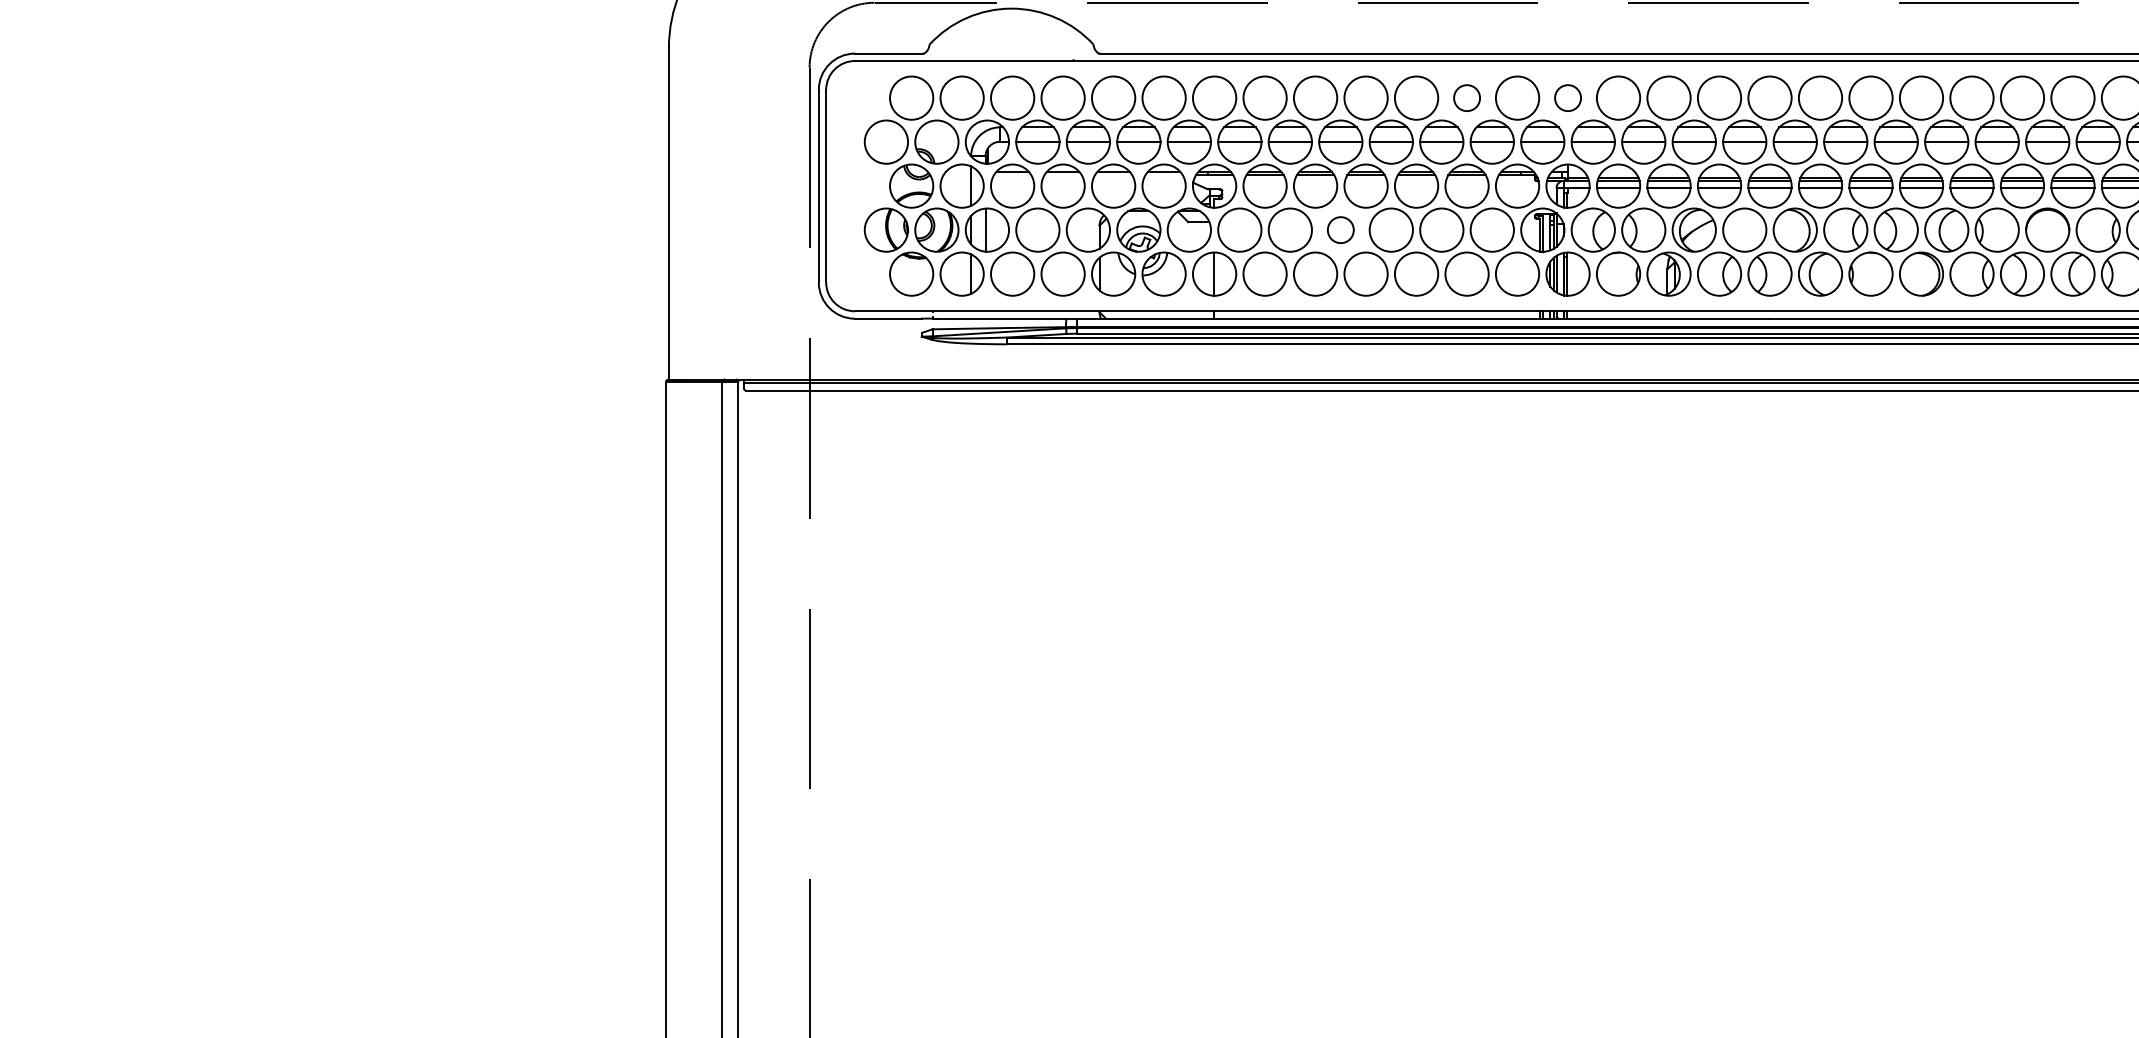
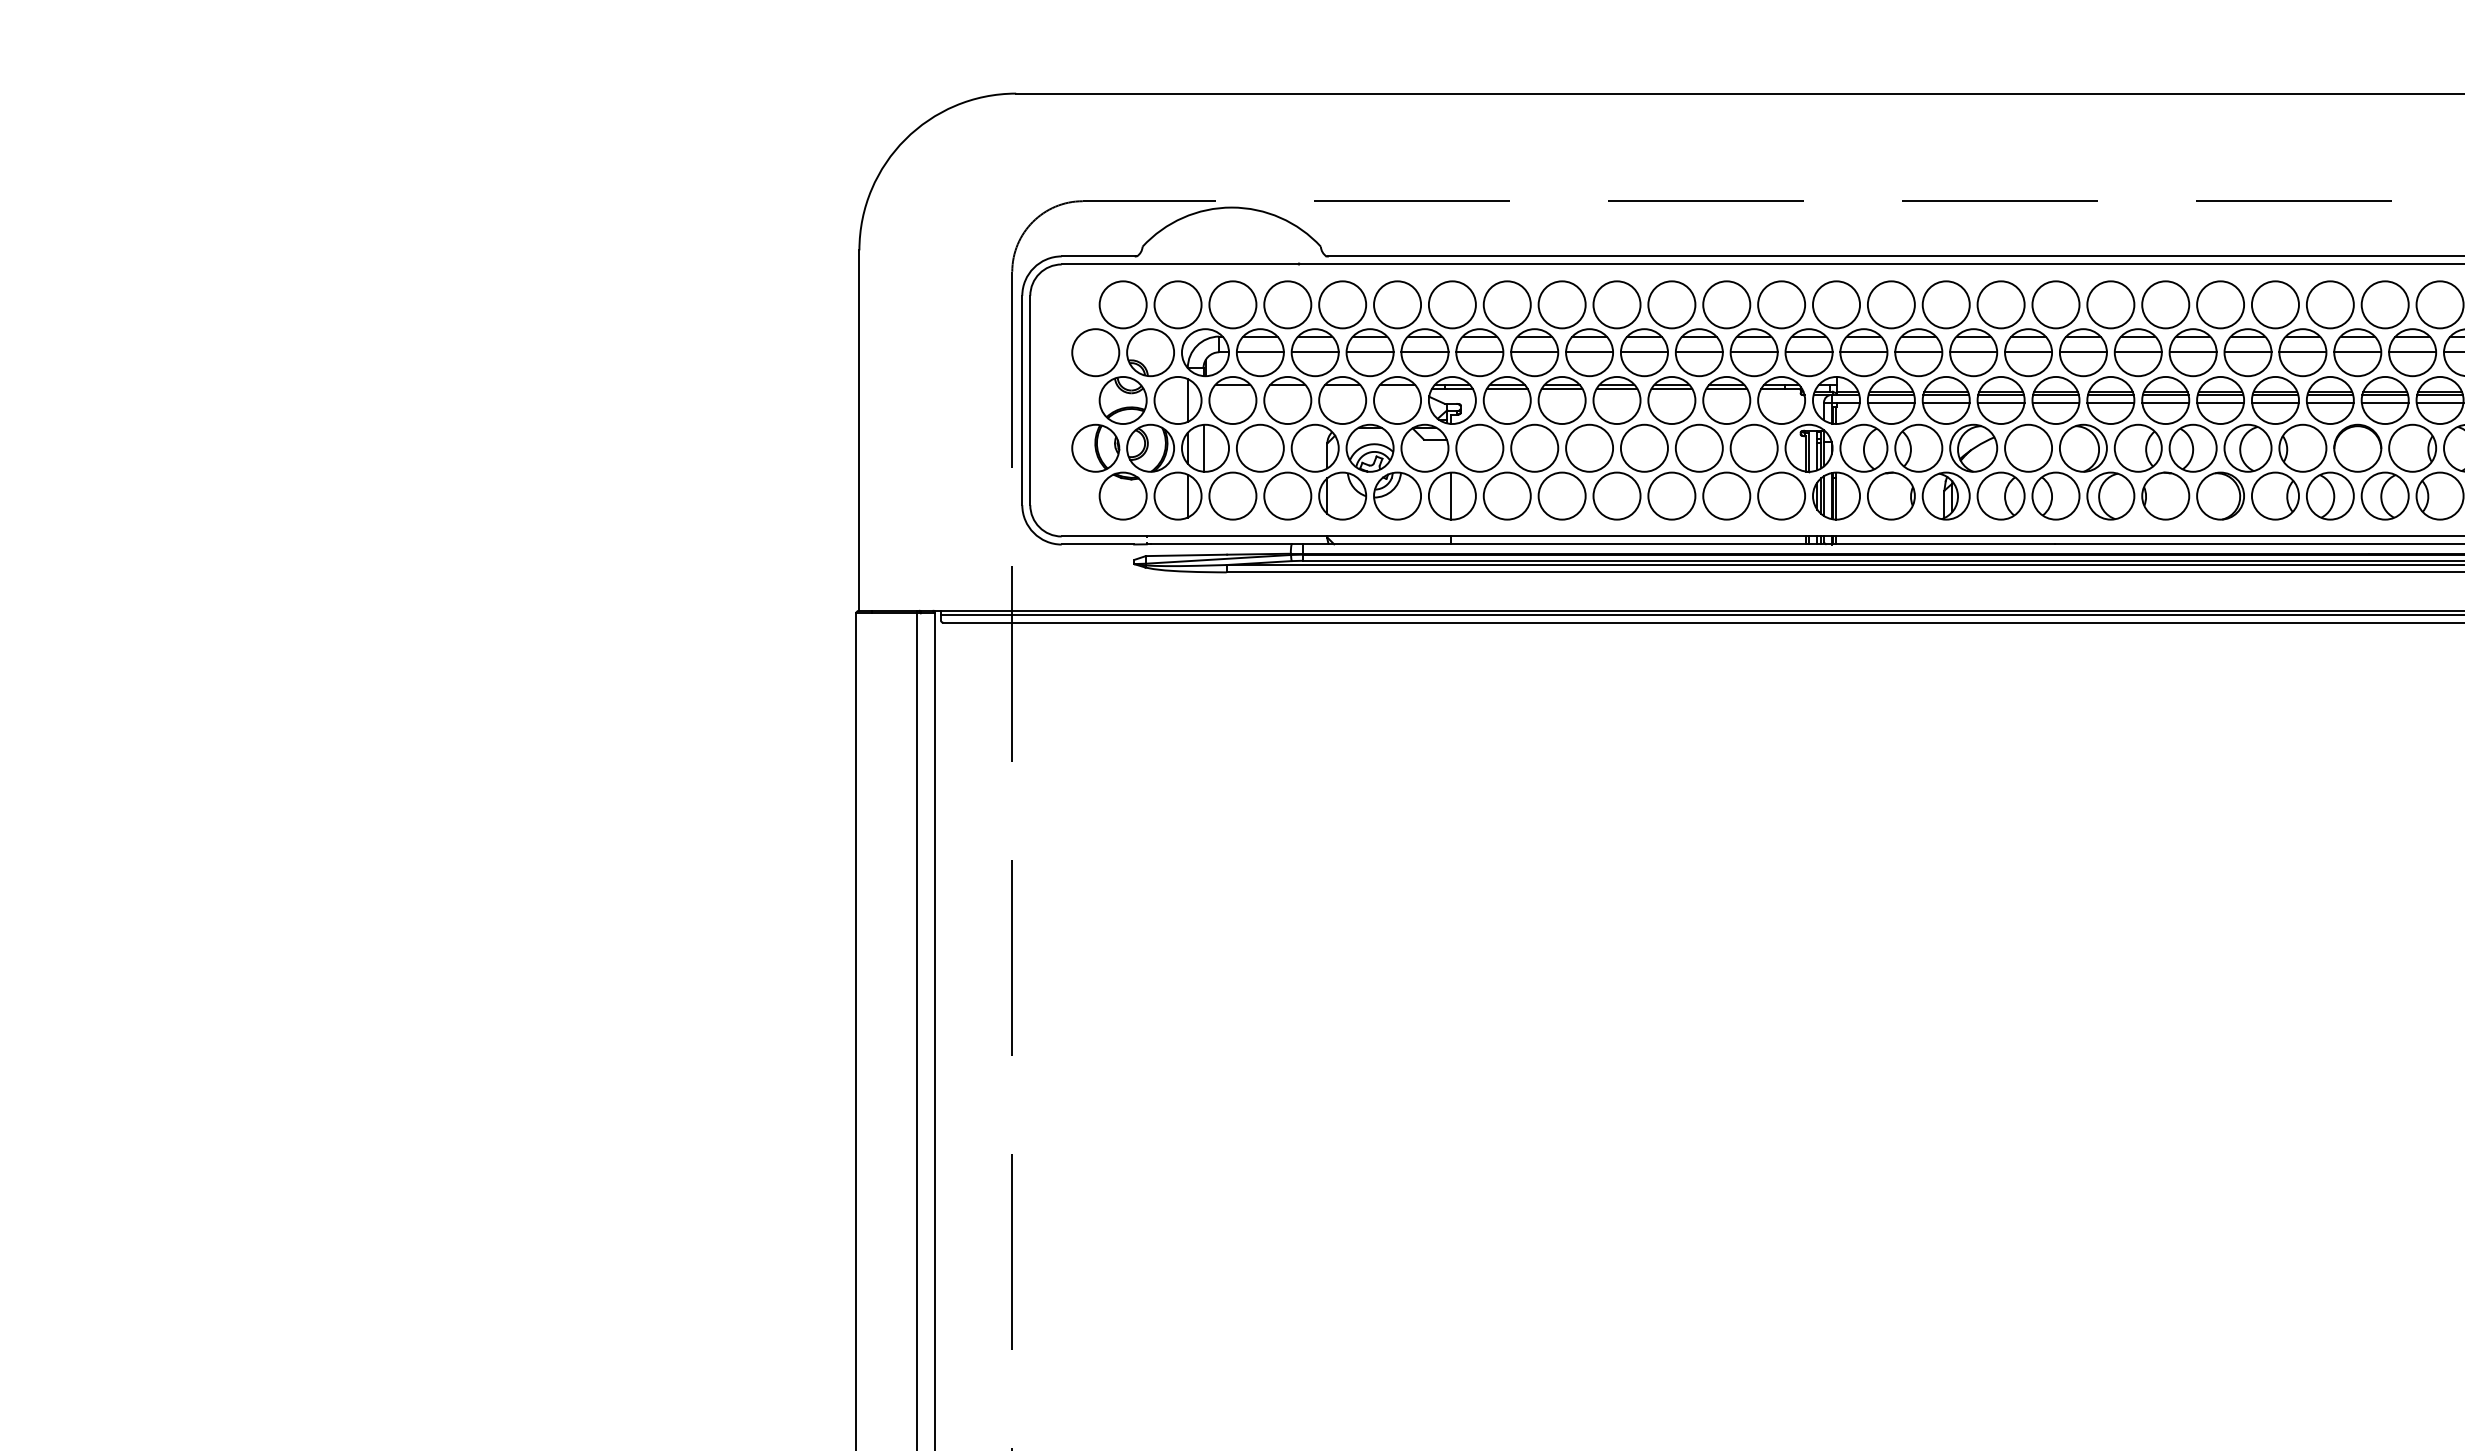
circle: (1466, 97) -> (1726, 304), size x1.67
circle: (1568, 97) -> (1836, 304), size x1.67
circle: (1340, 229) -> (1589, 447), size x1.67

